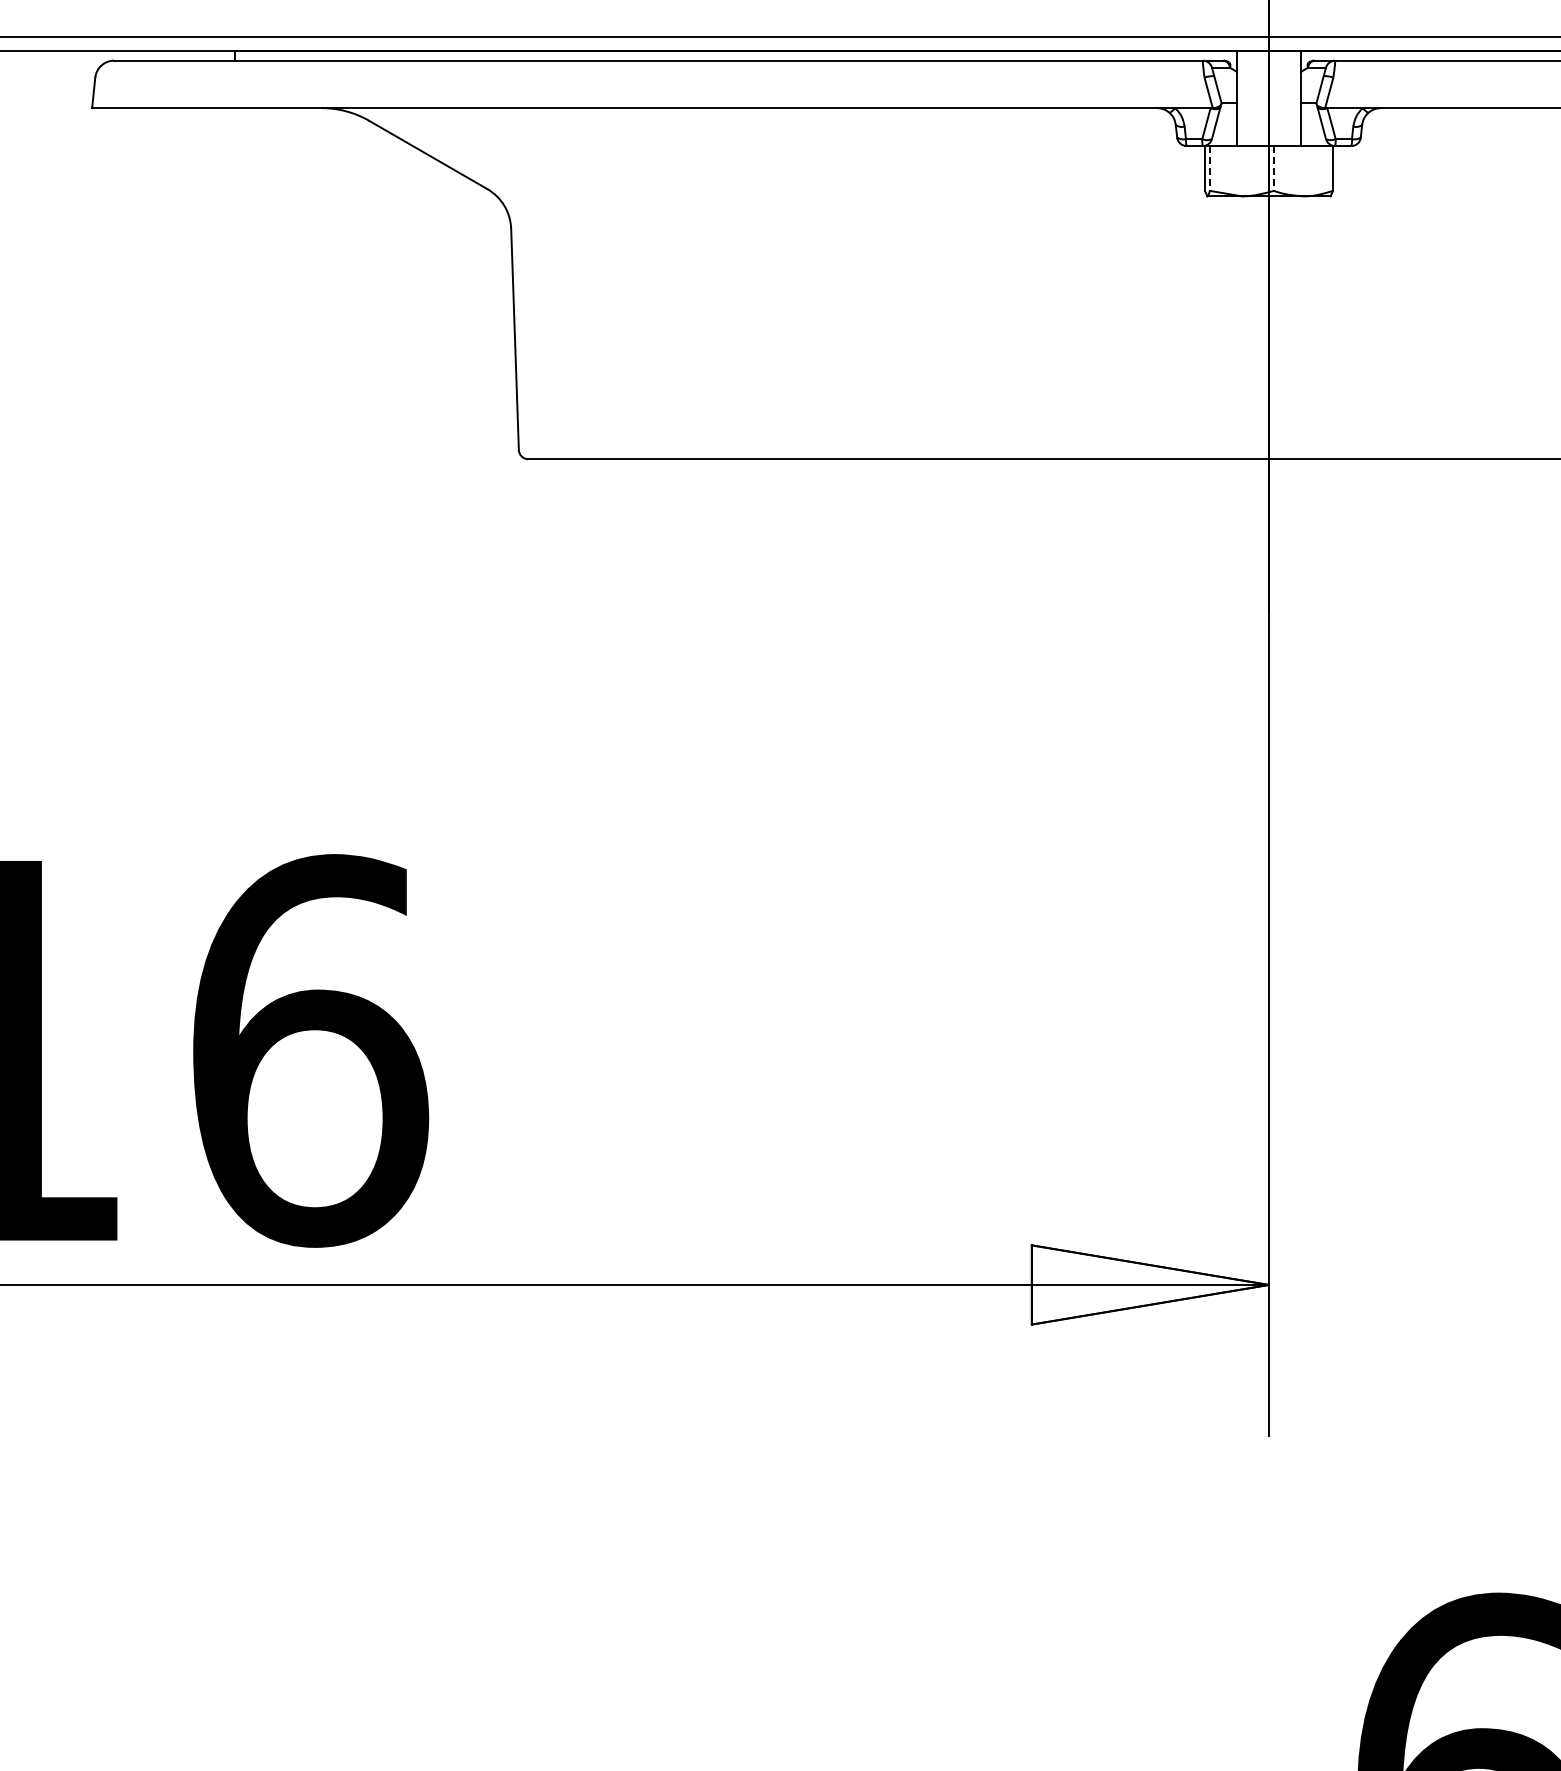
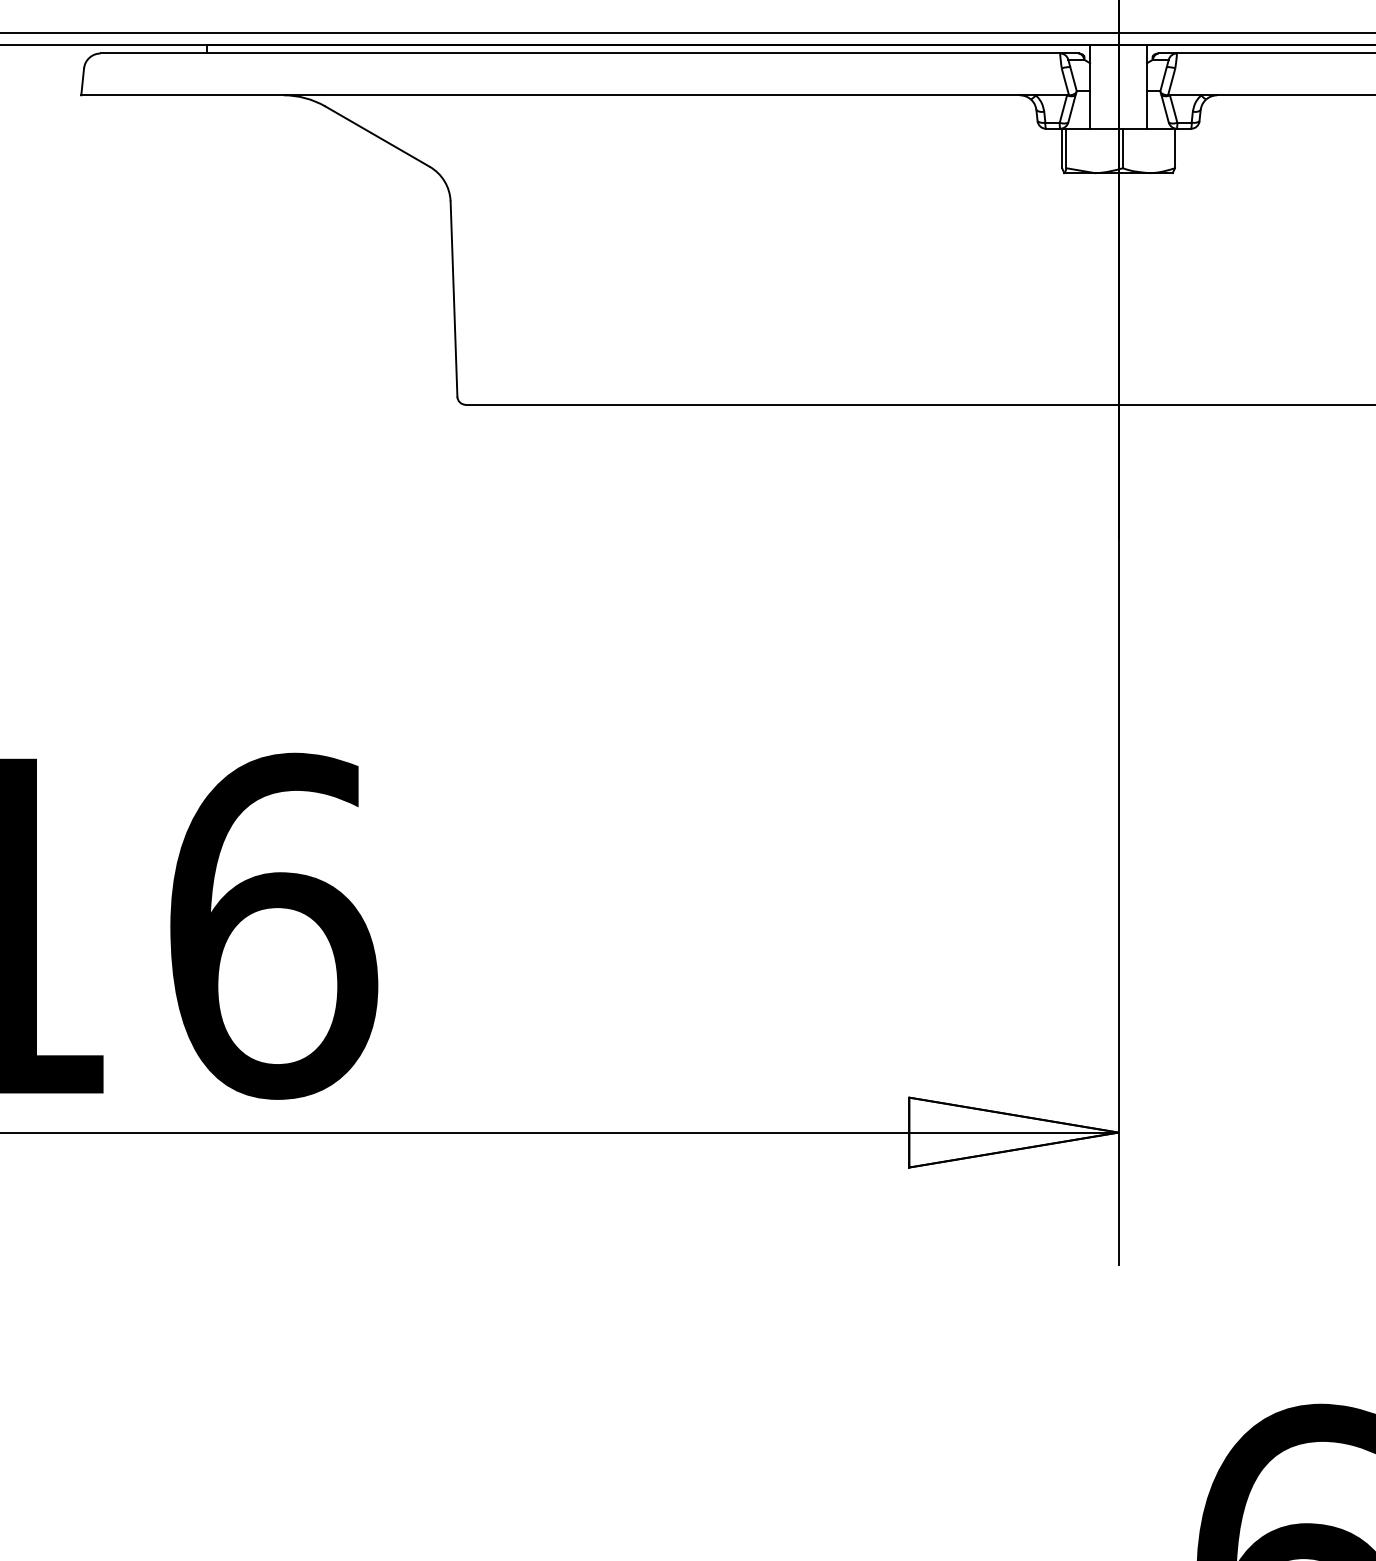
line: (1209, 168) -> (1066, 148), dashed -> solid
line: (1273, 168) -> (1122, 148), dashed -> solid

